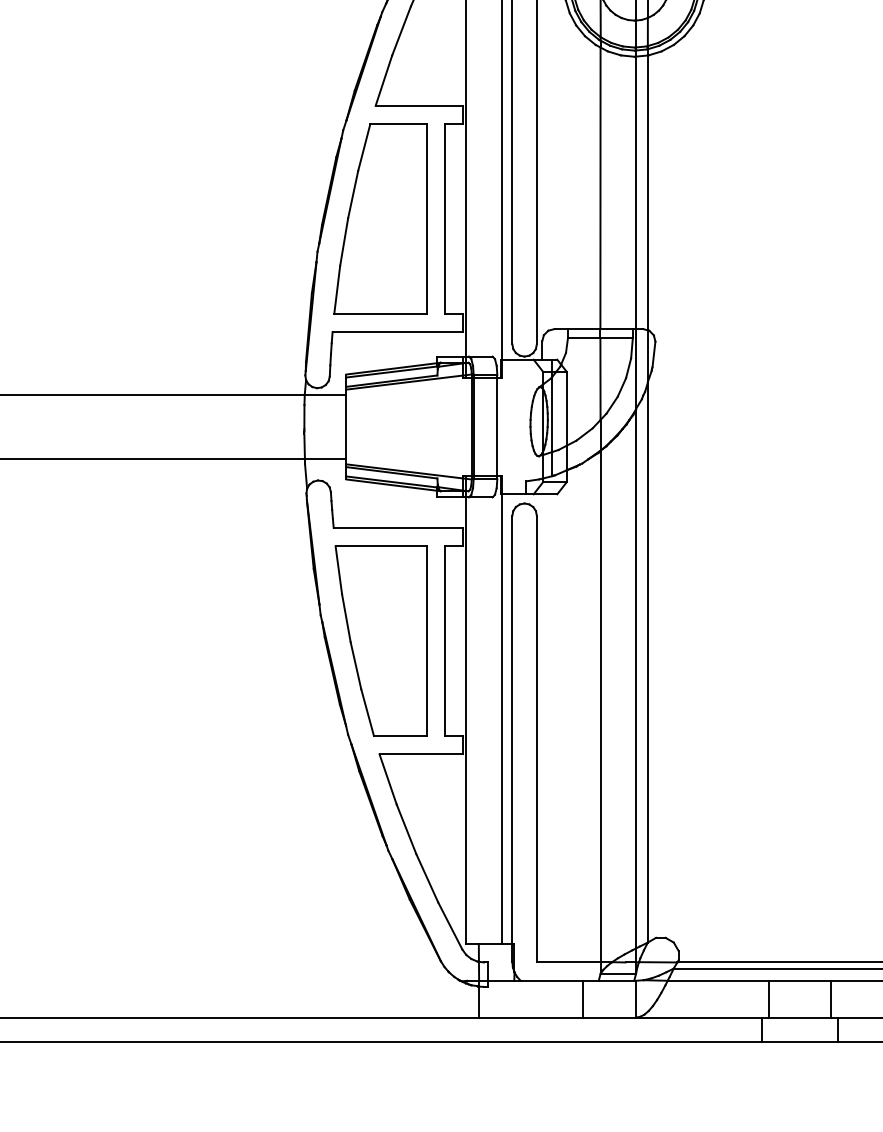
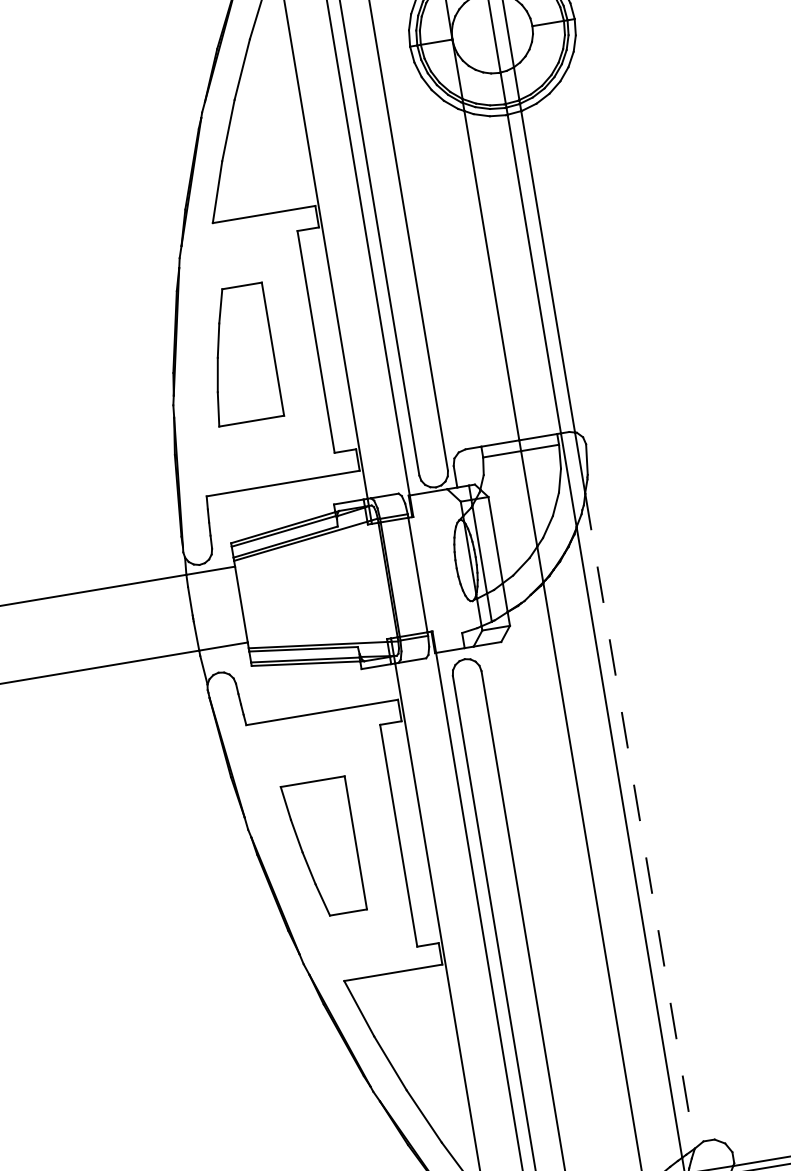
part: (380, 218) -> (240, 354), size x0.6
part: (380, 640) -> (323, 847), size x0.6
line: (647, 662) -> (639, 821), solid -> dashed

